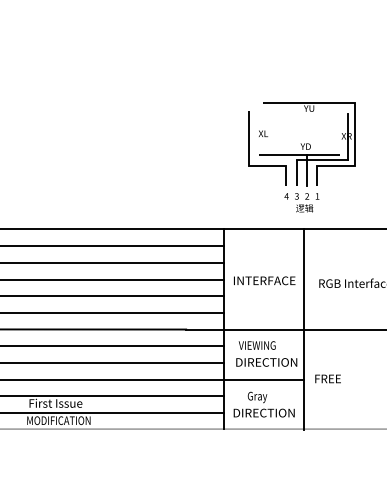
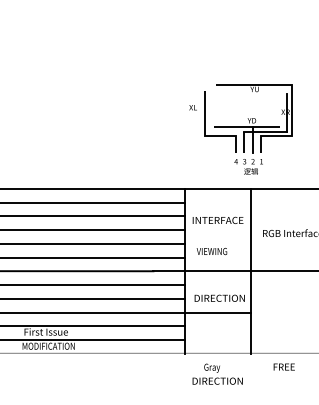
text: (263, 133) -> (193, 107), moved
text: (264, 280) -> (217, 220), moved
text: (256, 345) -> (211, 251), moved
text: (327, 378) -> (283, 366), moved
text: (263, 404) -> (217, 374), moved

